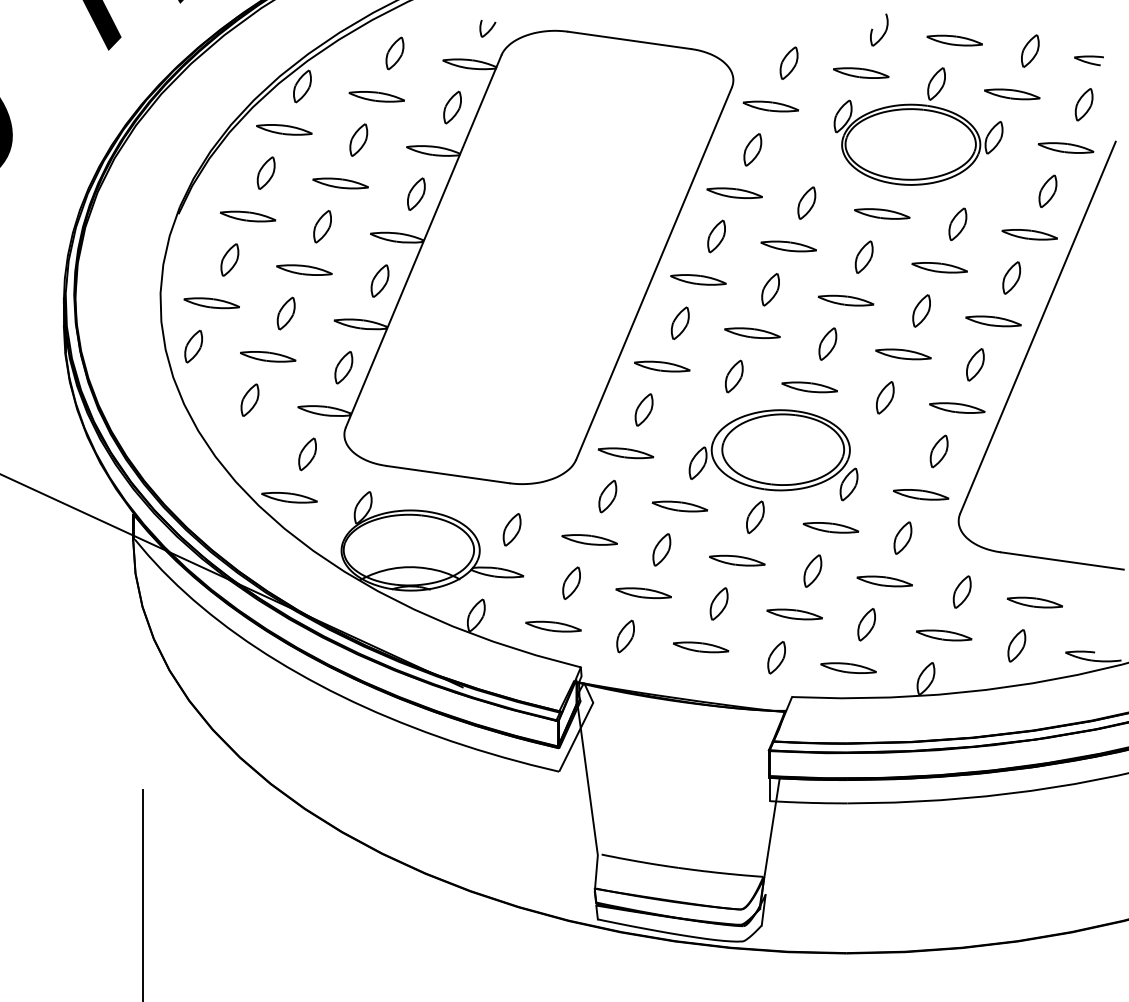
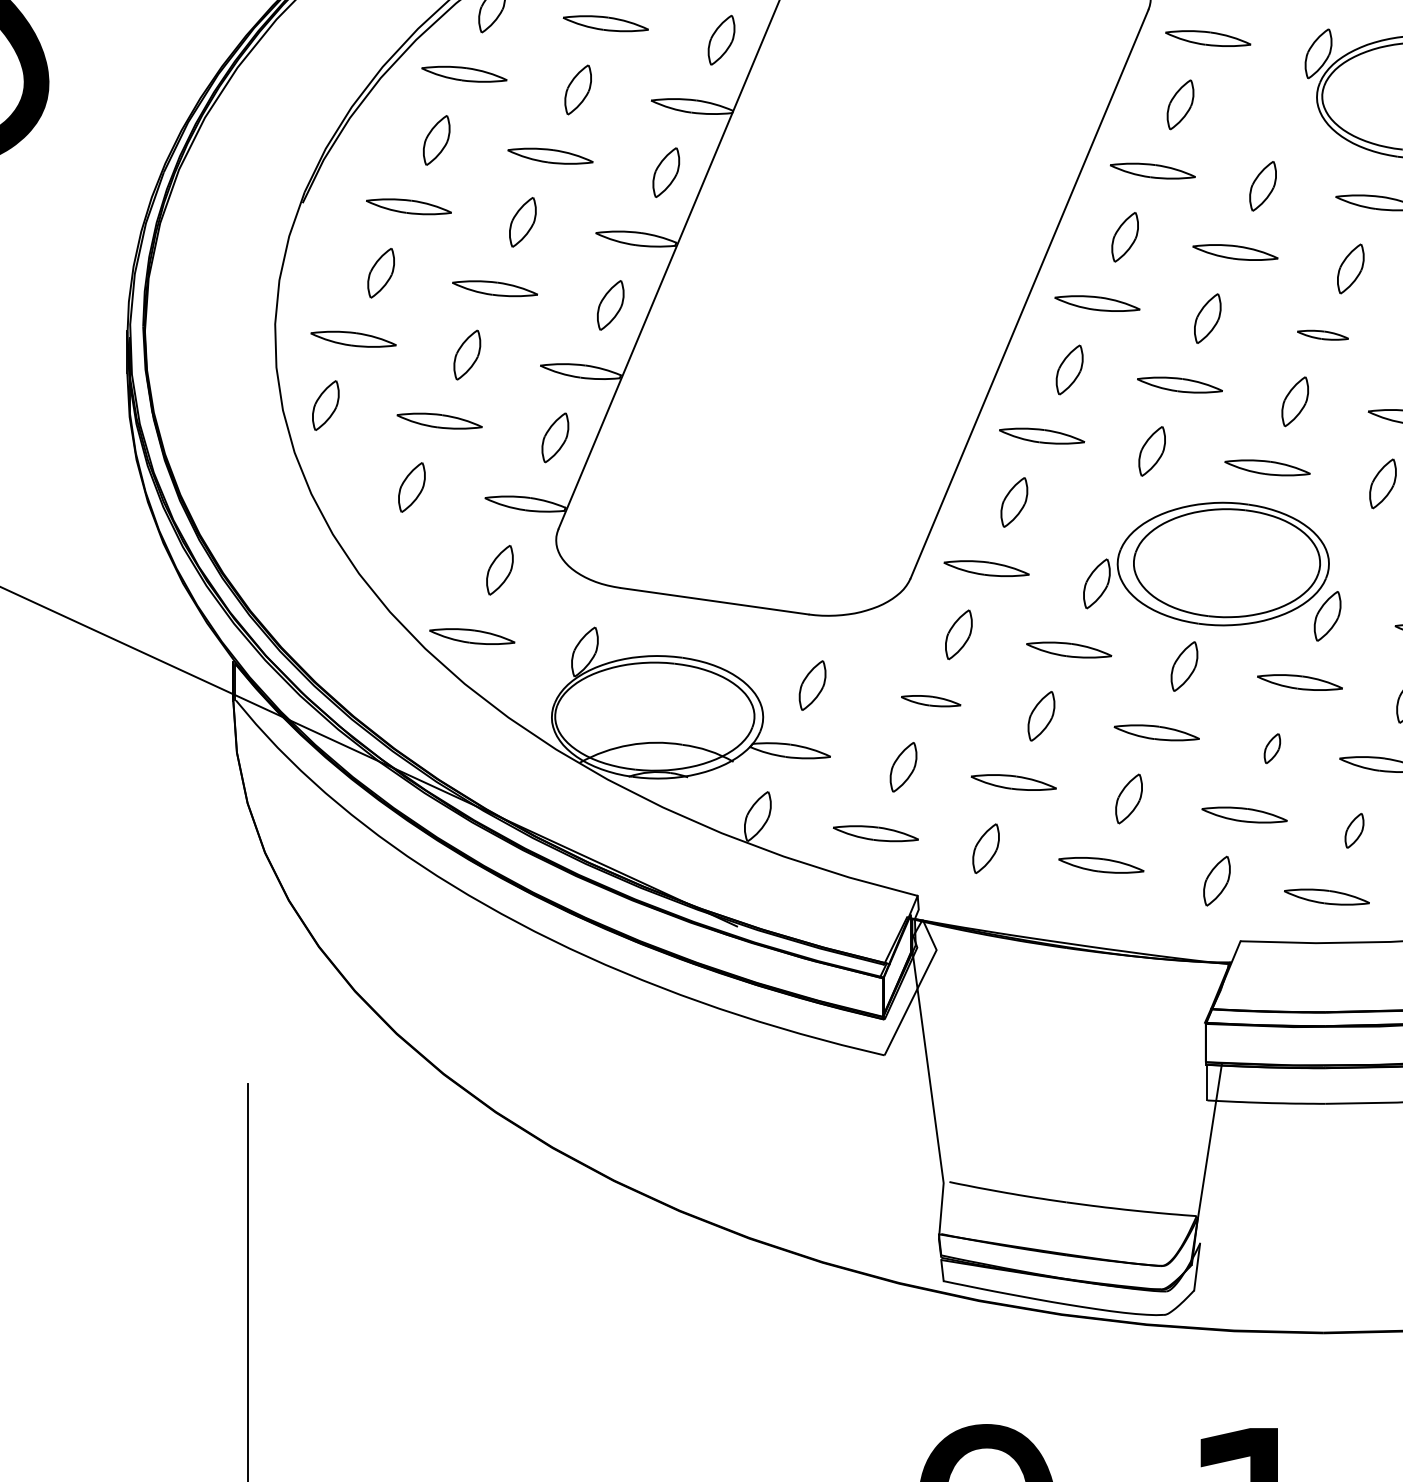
part: (845, 300) -> (1322, 335), size x0.6
part: (589, 539) -> (930, 700), size x0.7
part: (812, 570) -> (1271, 747), size x0.6
part: (866, 624) -> (1354, 830), size x0.7

